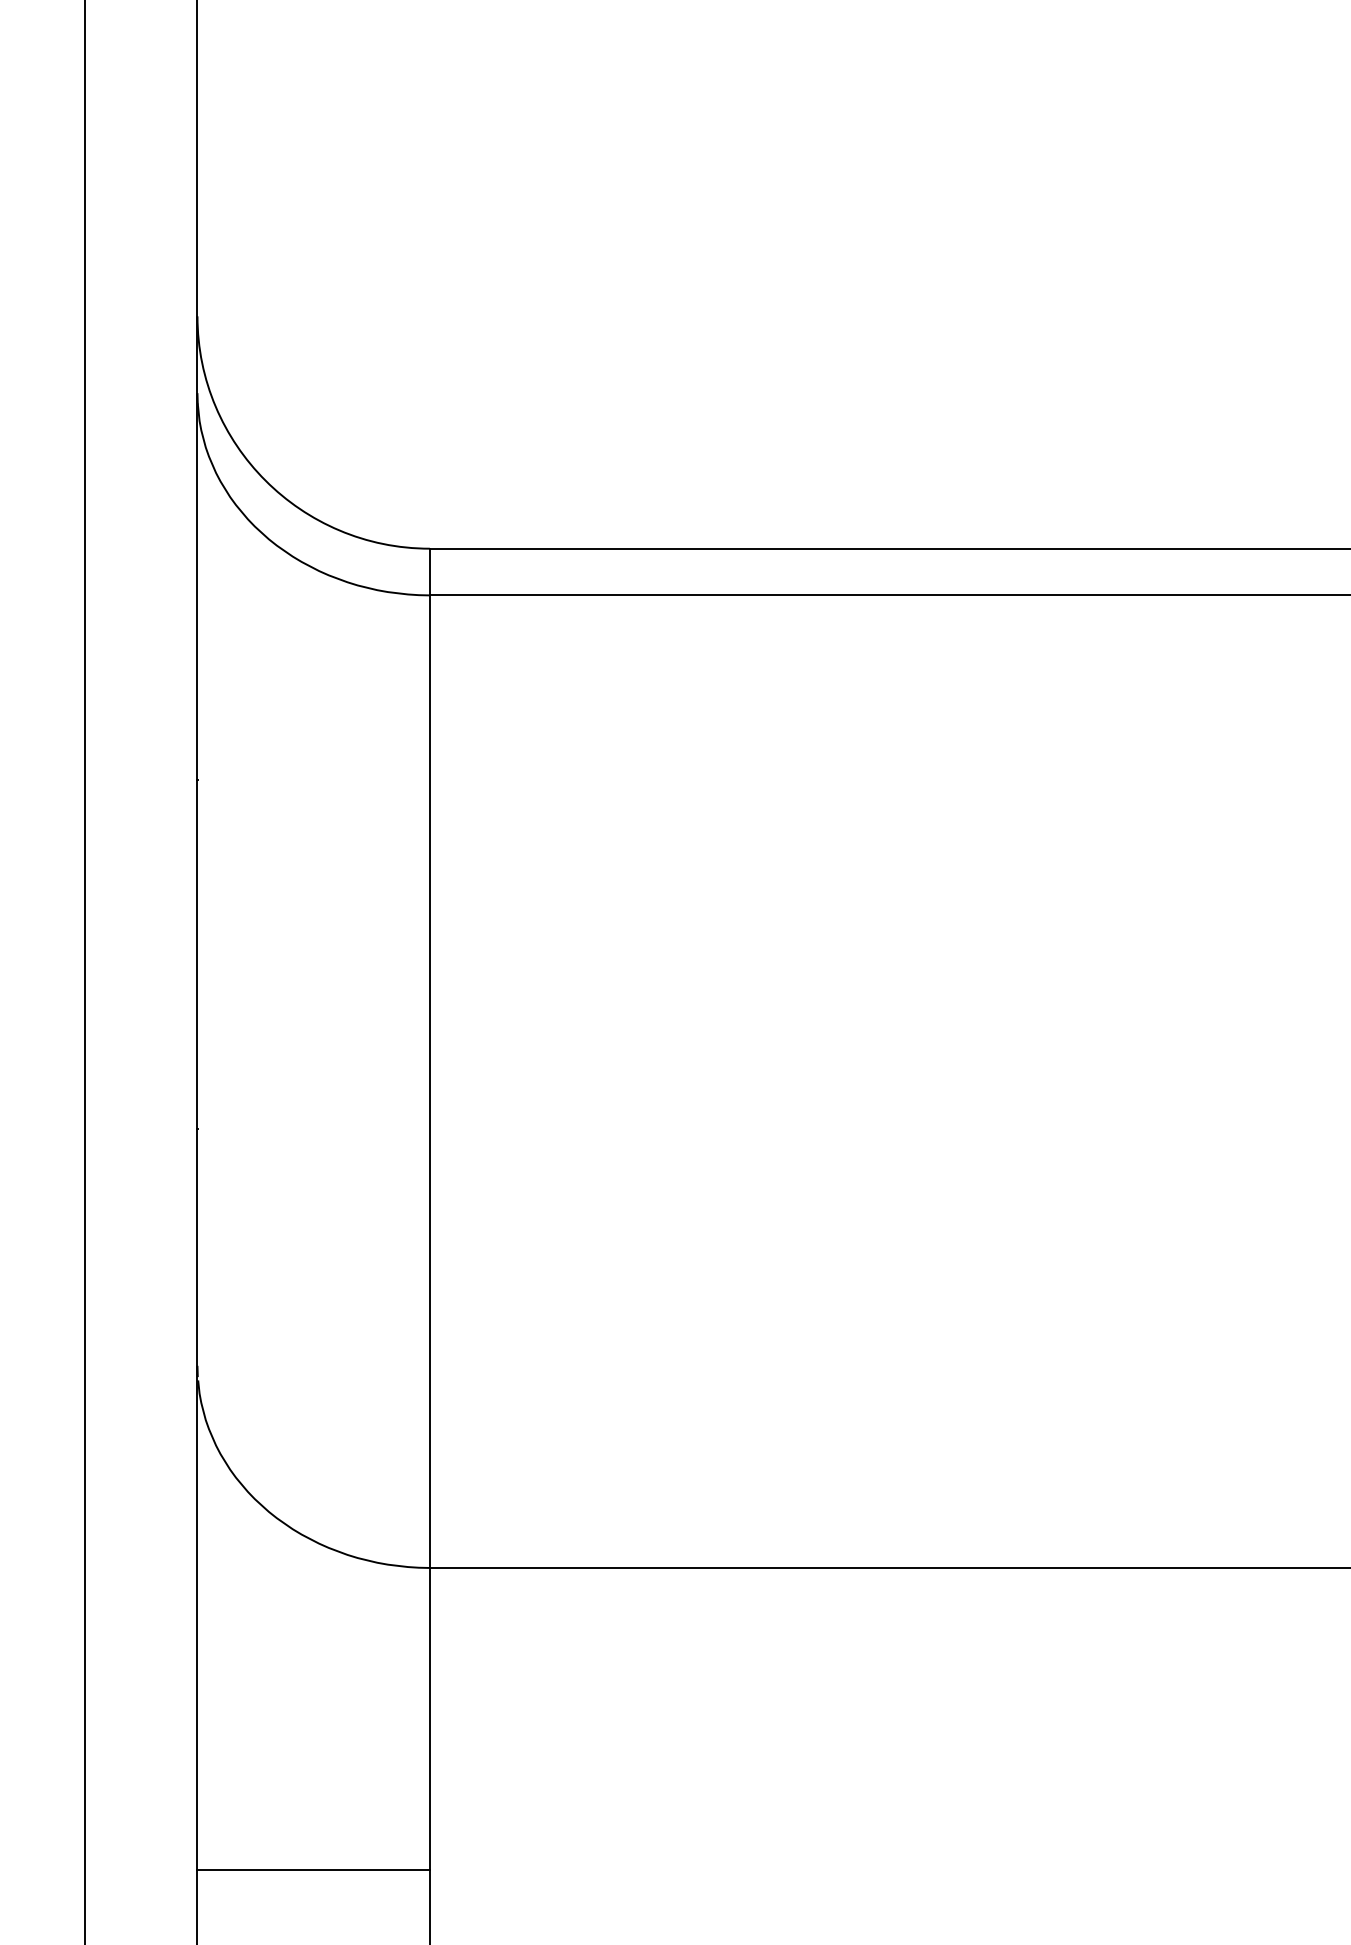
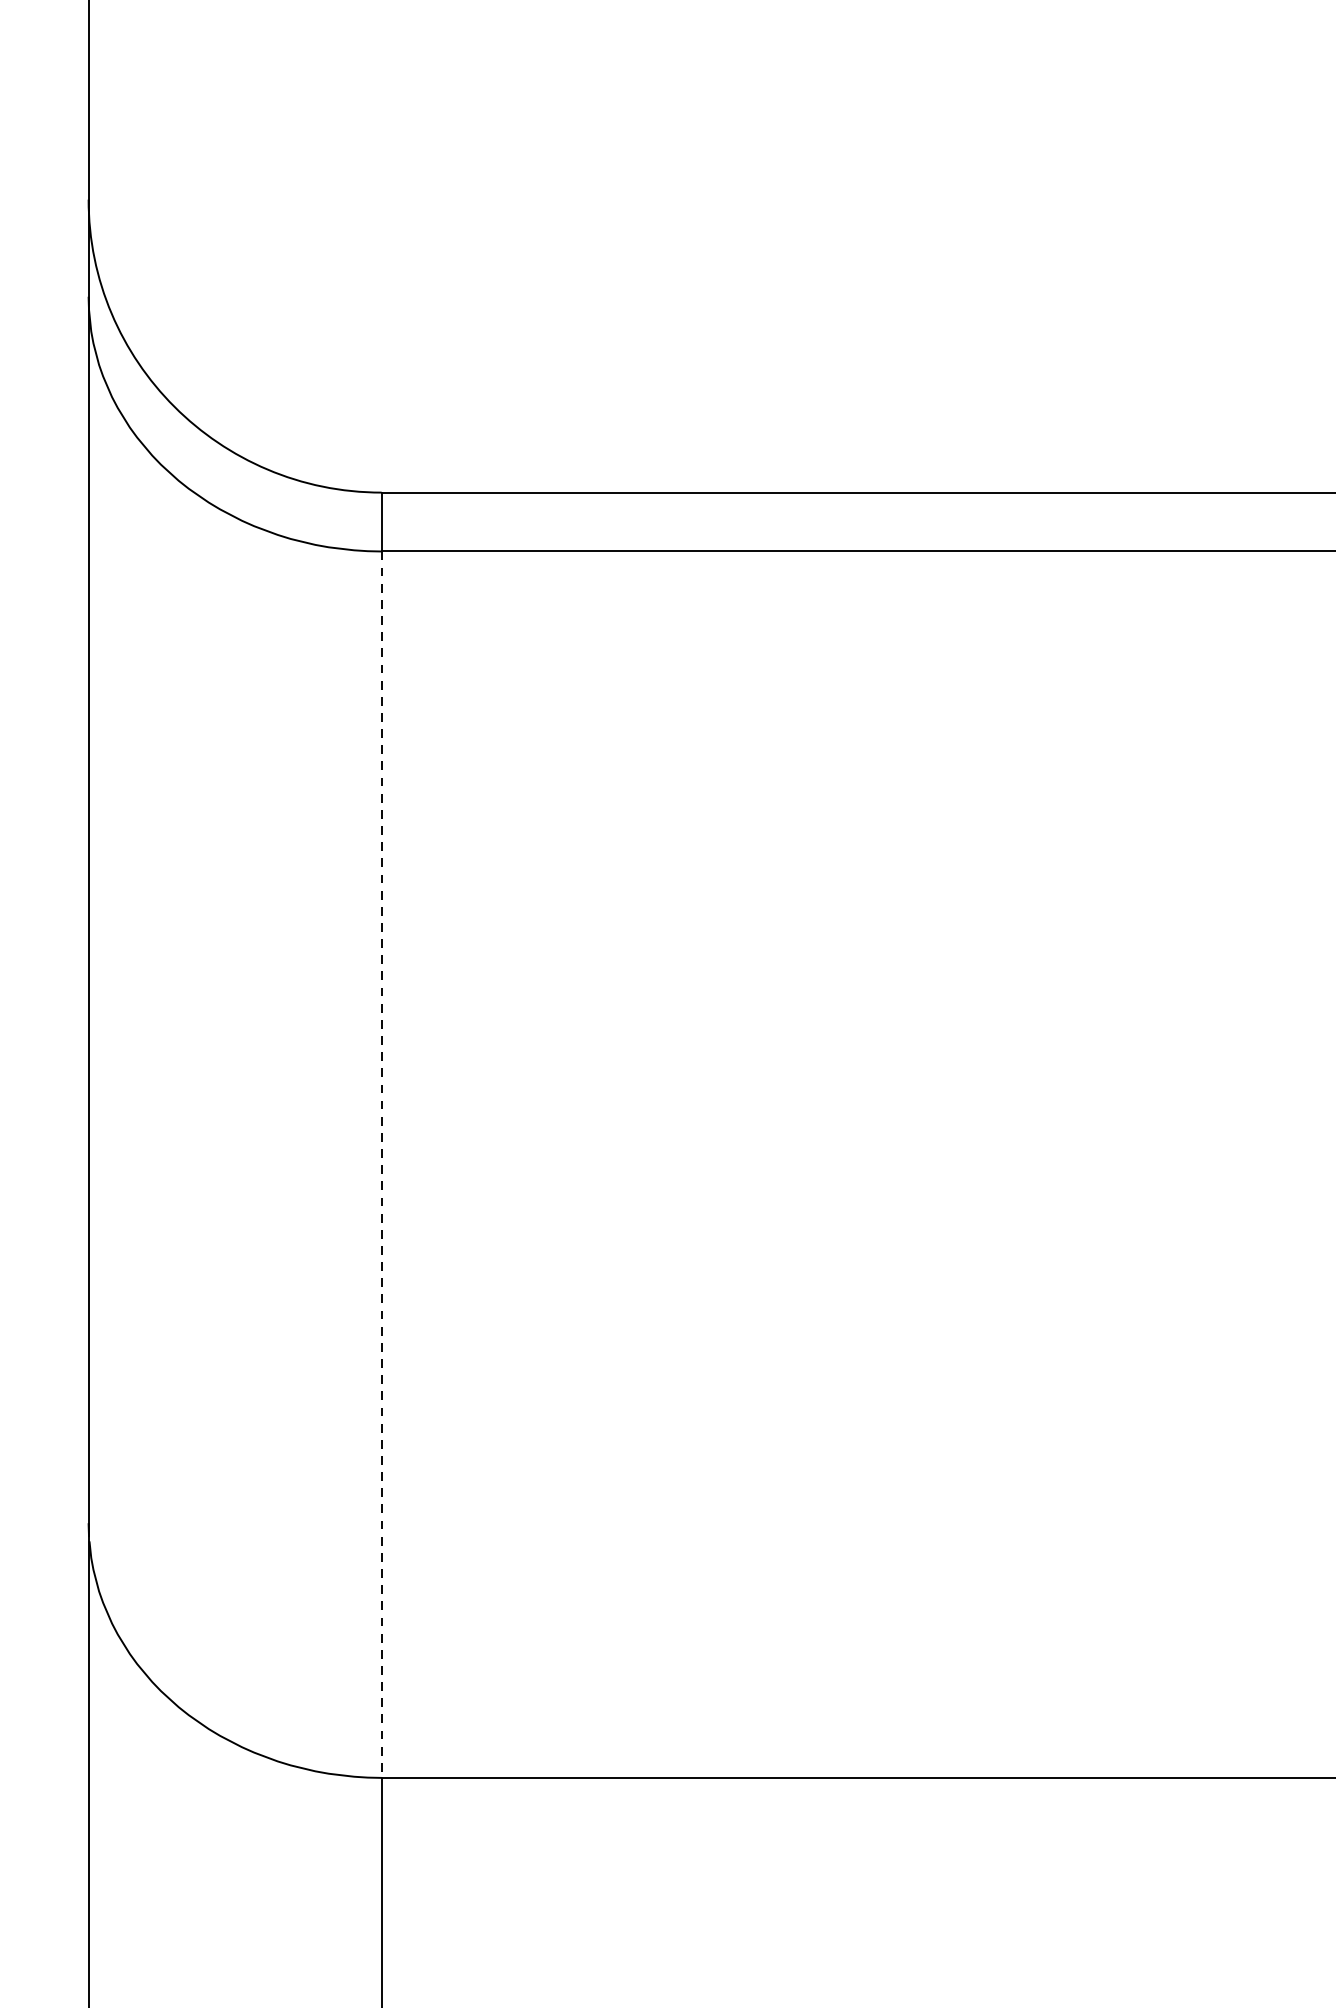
line: (429, 1082) -> (381, 1165), solid -> dashed

